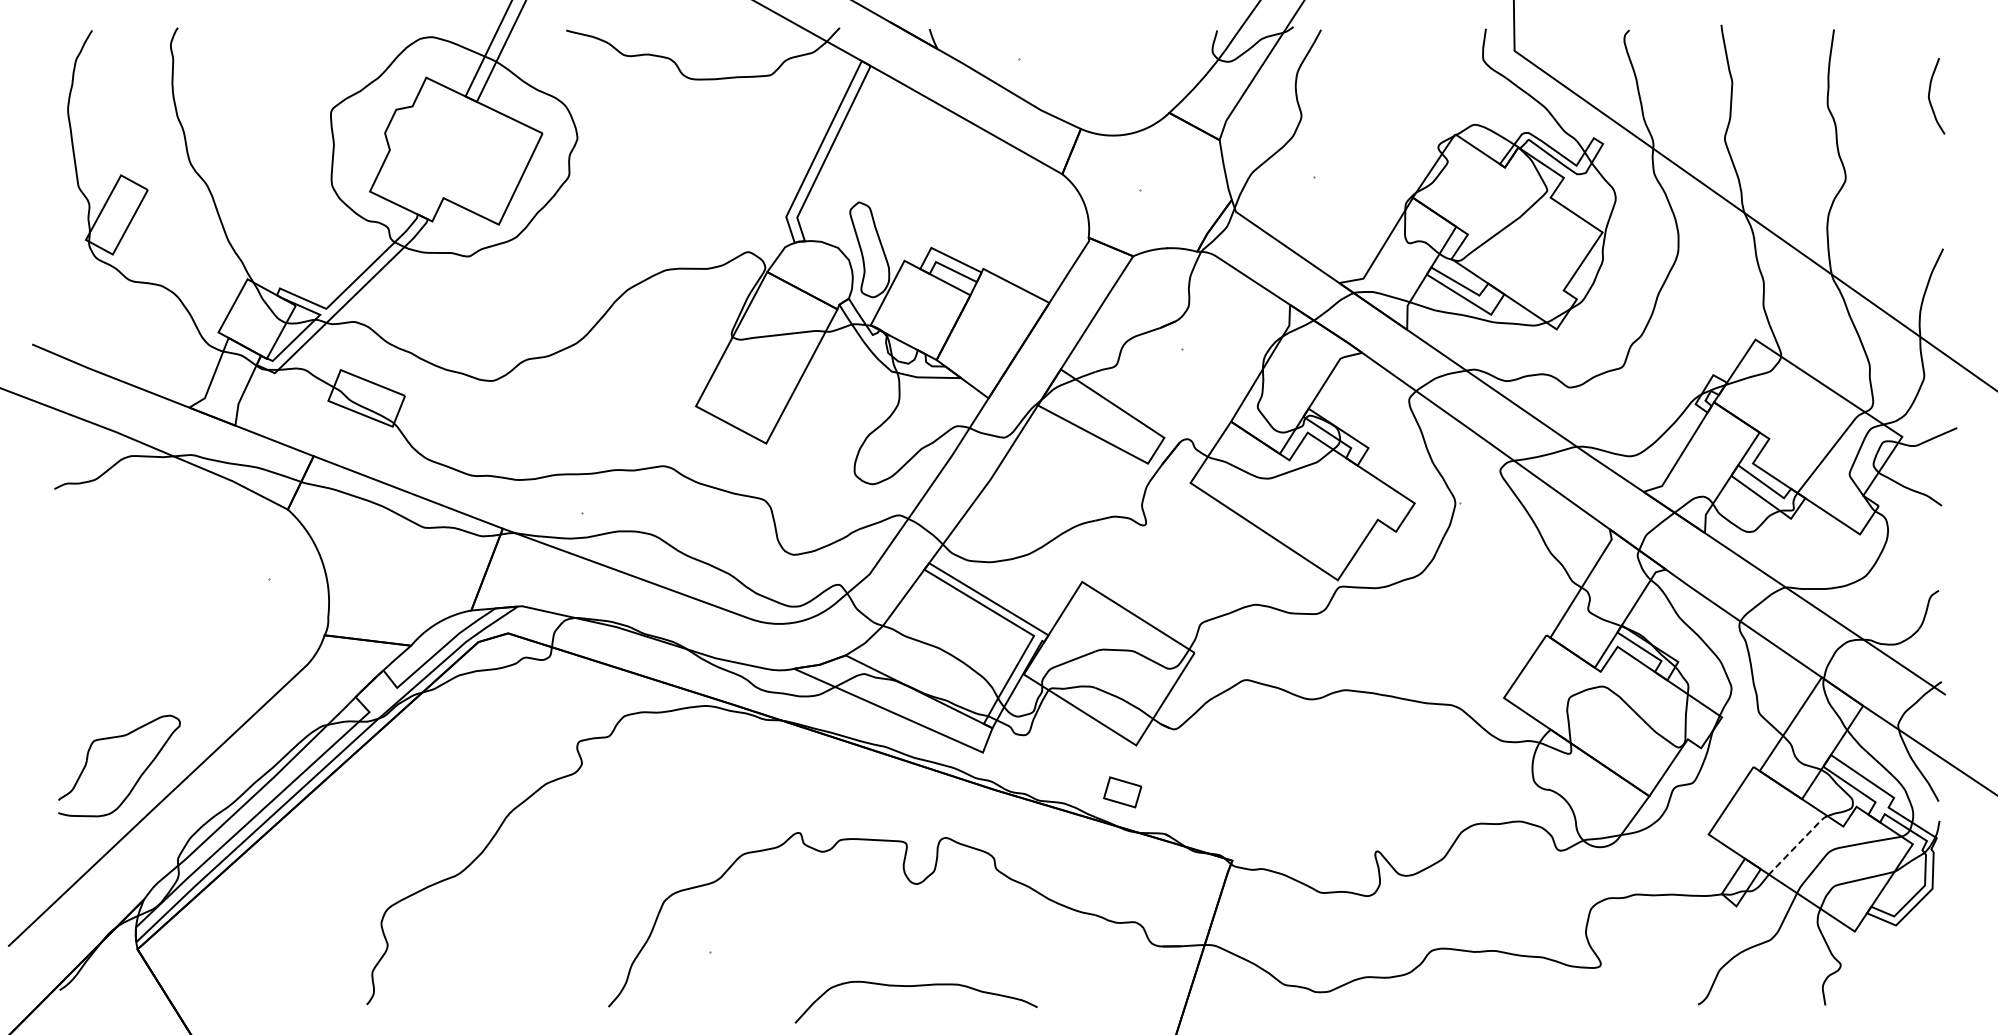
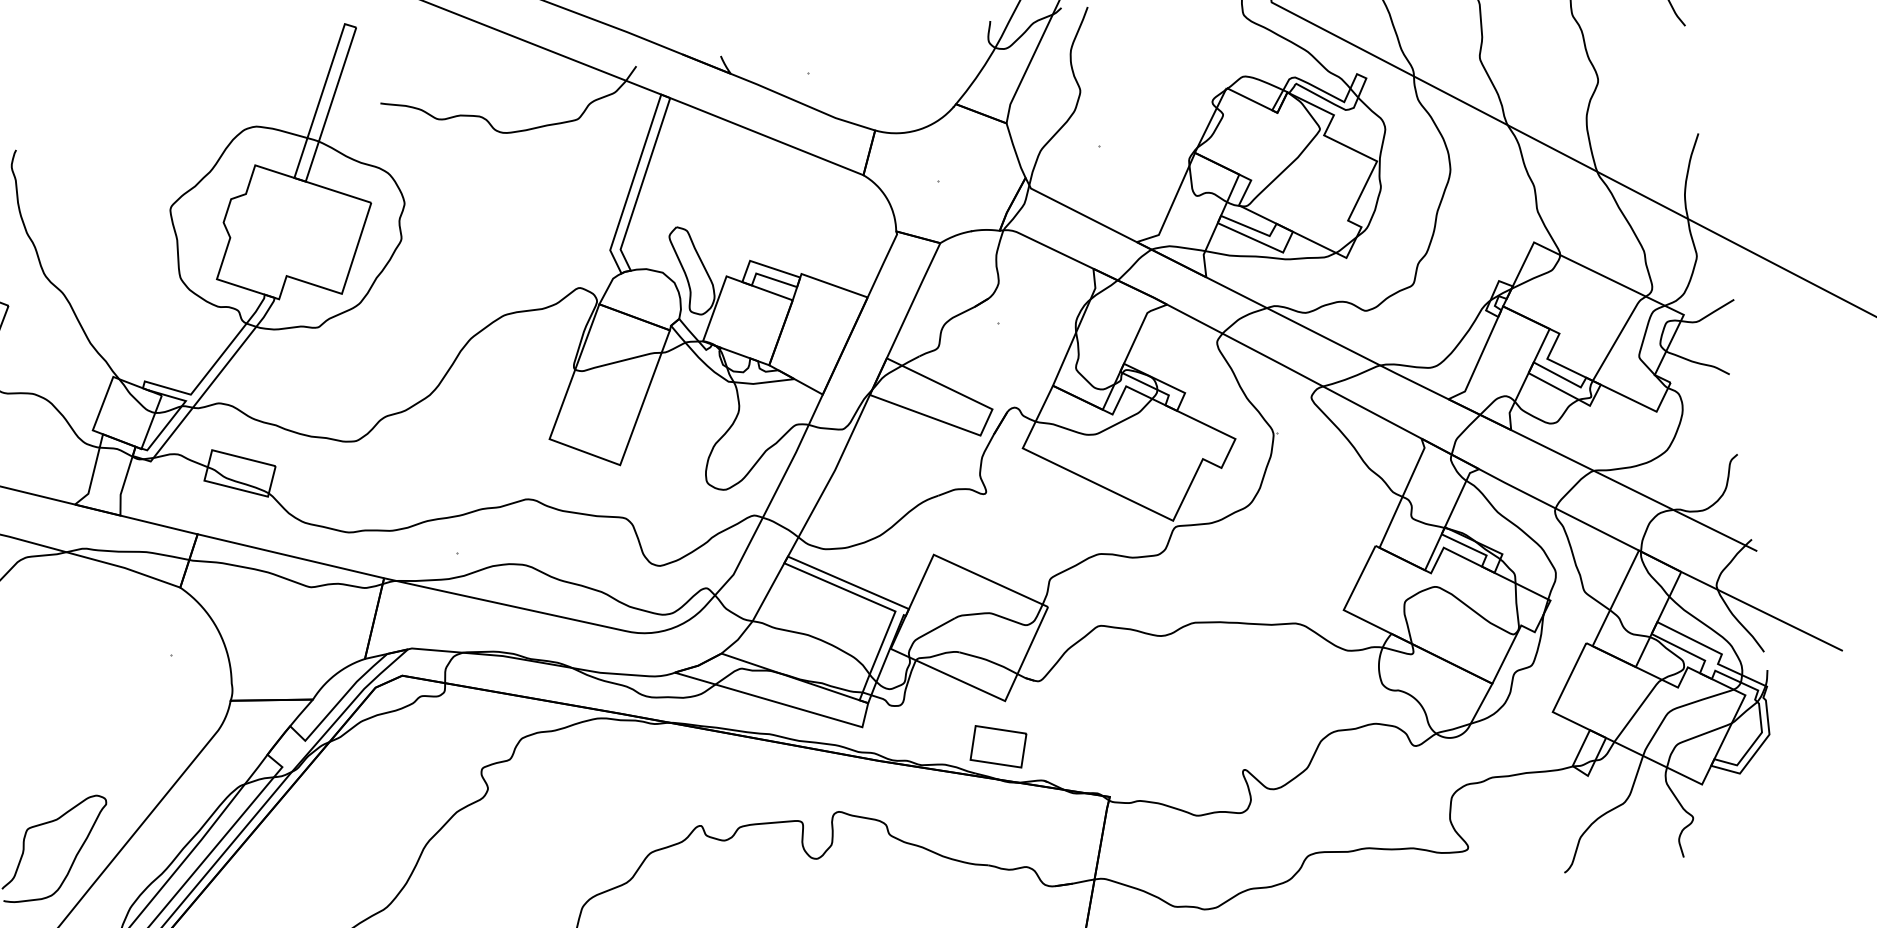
part: (1122, 792) -> (998, 746), size x1.67
line: (1798, 843) -> (1638, 709), dashed -> solid

